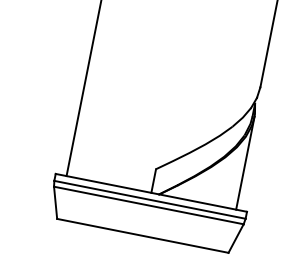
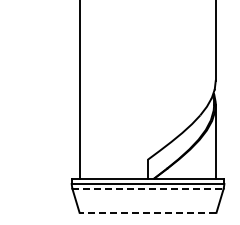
line: (149, 205) -> (148, 188), solid -> dashed
line: (142, 235) -> (147, 212), solid -> dashed

